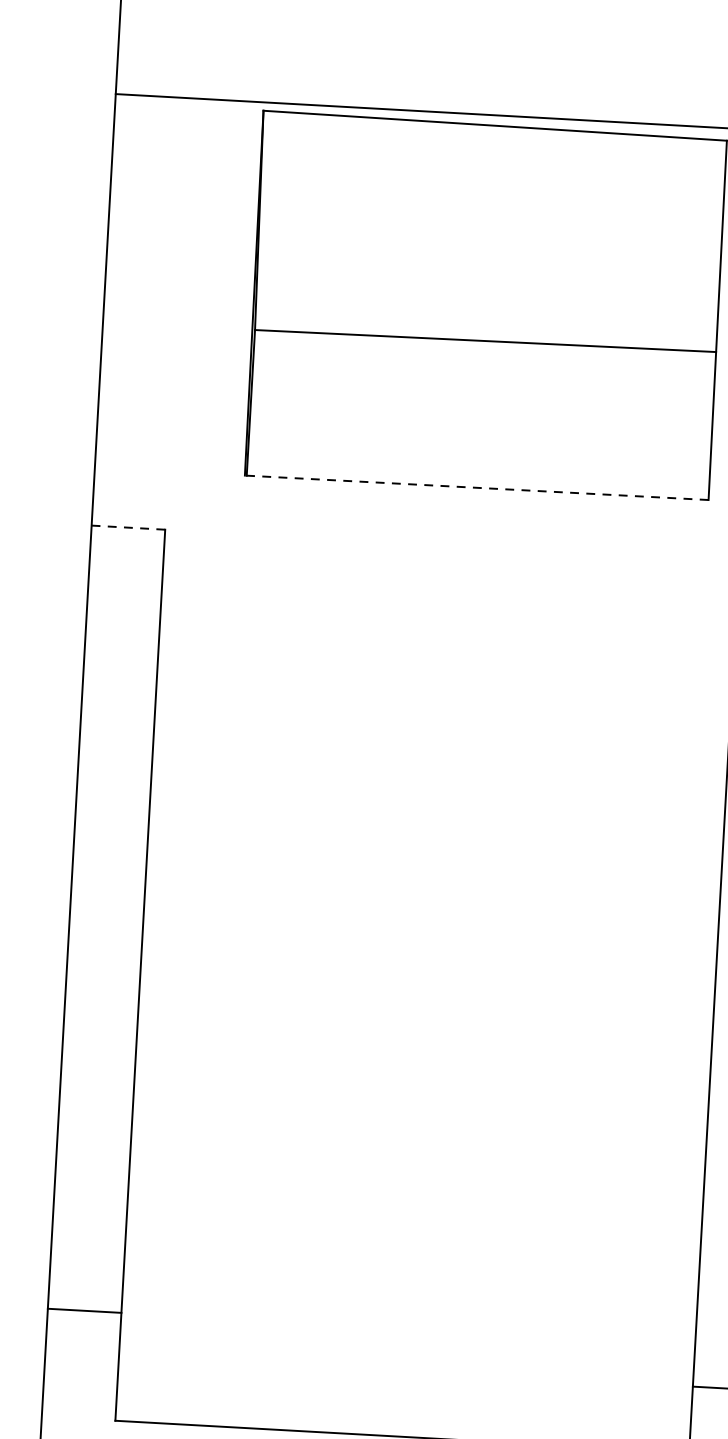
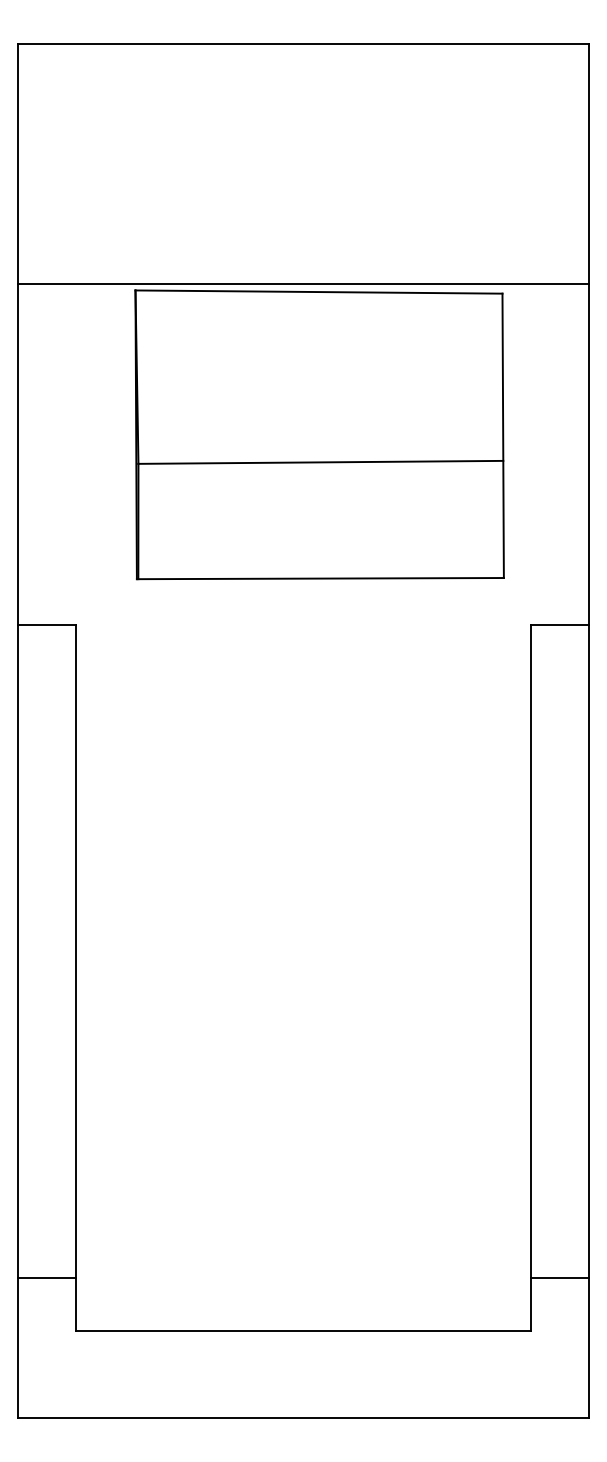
line: (475, 487) -> (319, 578), dashed -> solid
line: (127, 527) -> (46, 625), dashed -> solid
line: (84, 1310) -> (47, 1278), moved

